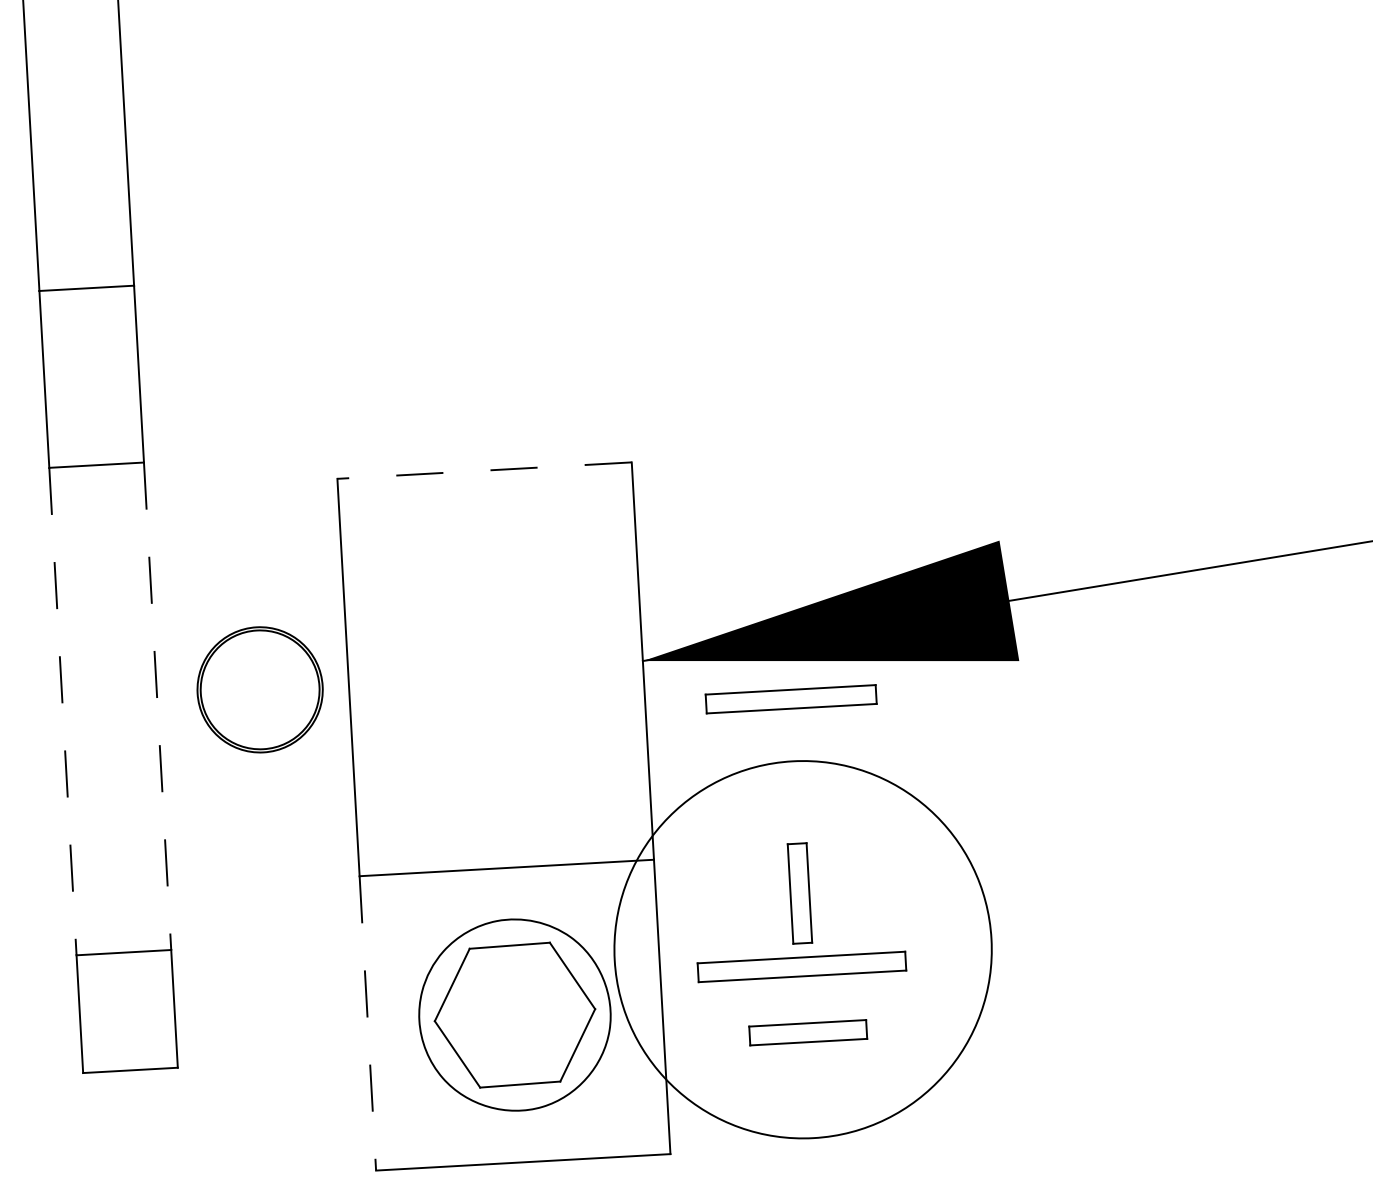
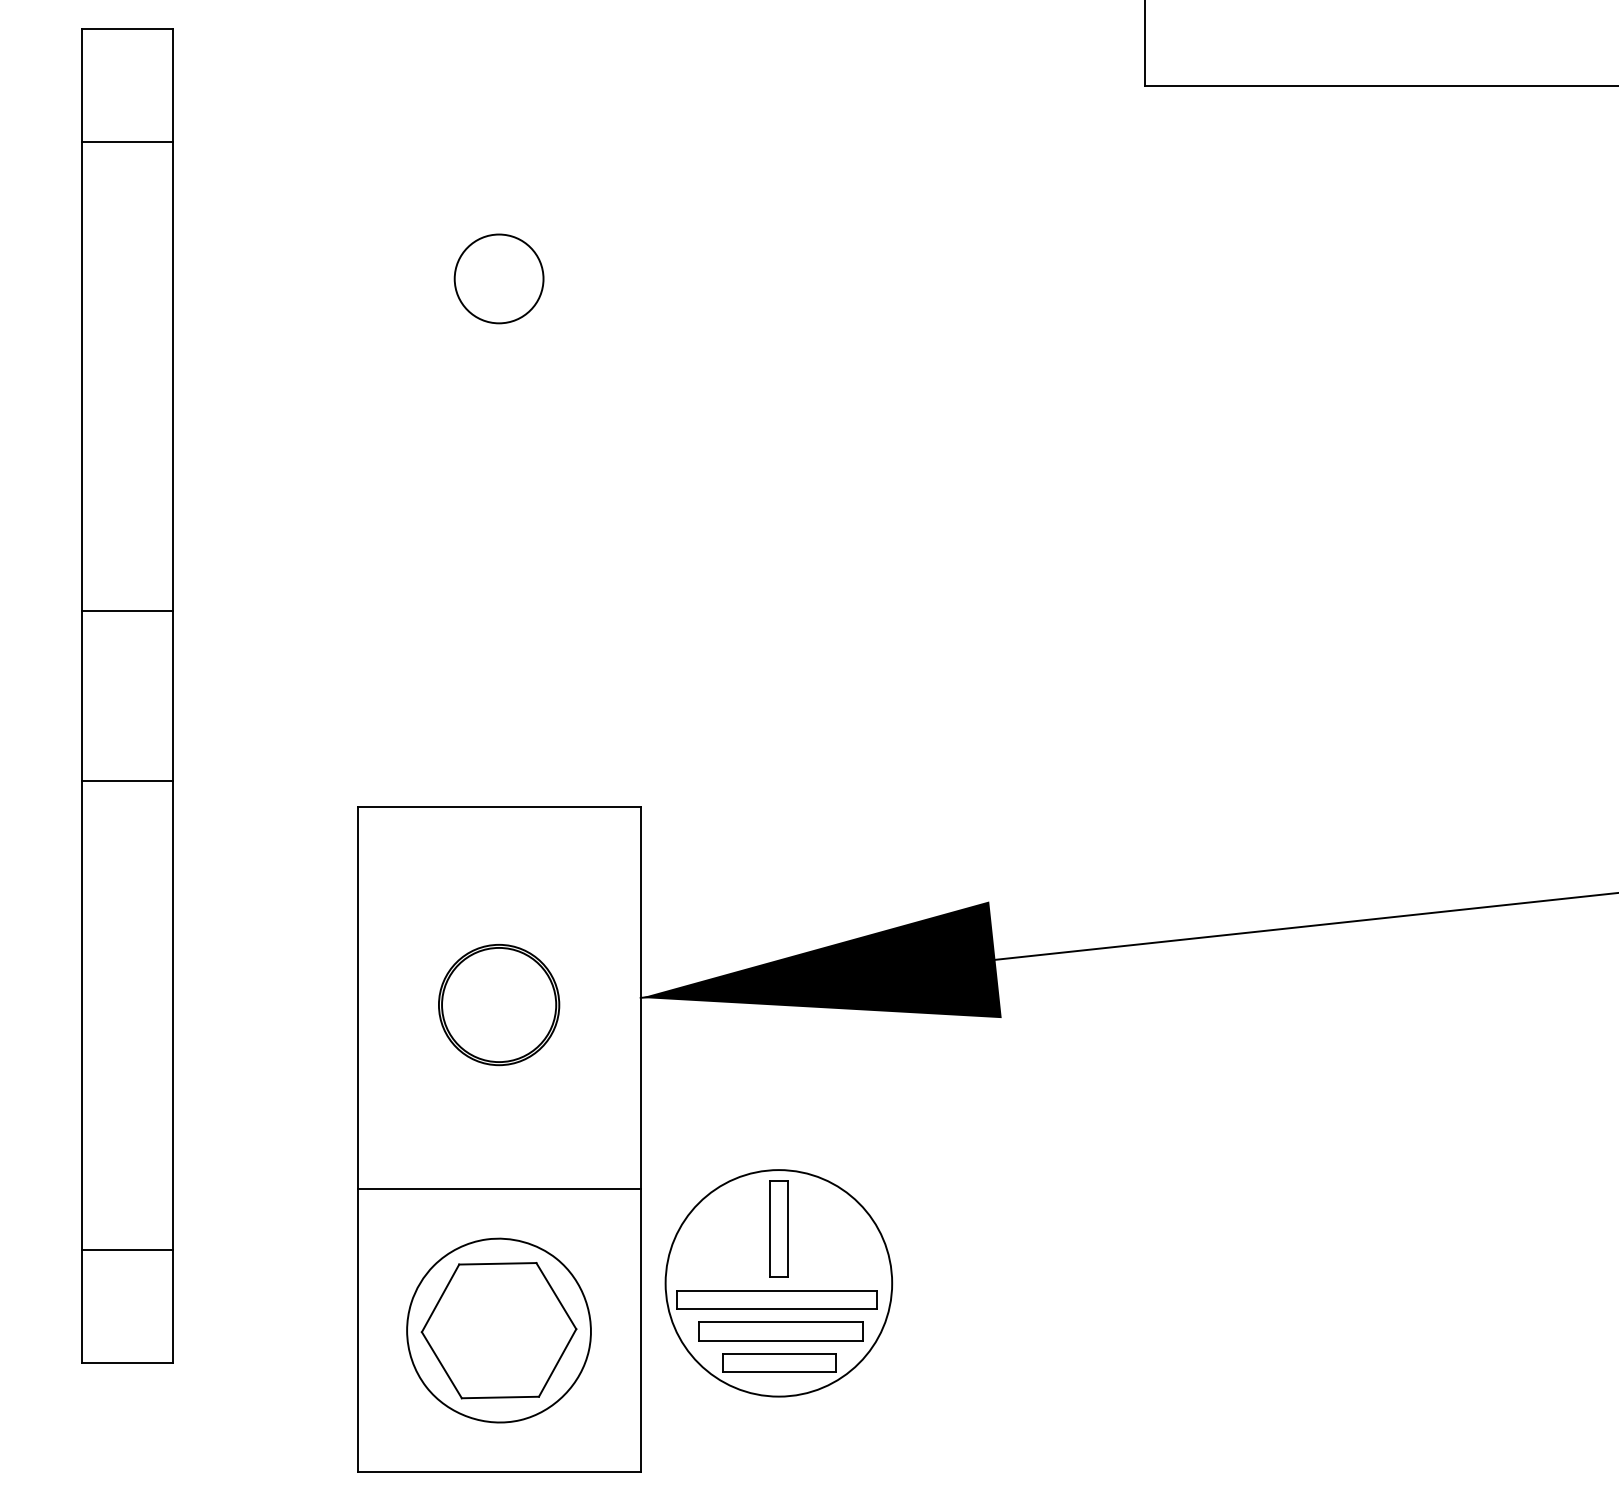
line: (484, 470) -> (499, 806), dashed -> solid
part: (260, 690) -> (499, 1005), moved
part: (790, 699) -> (780, 1331), moved
line: (157, 706) -> (172, 1015), dashed -> solid
line: (62, 711) -> (81, 1015), dashed -> solid
circle: (802, 949) -> (778, 1283), size x0.62
line: (367, 1023) -> (357, 1330), dashed -> solid

